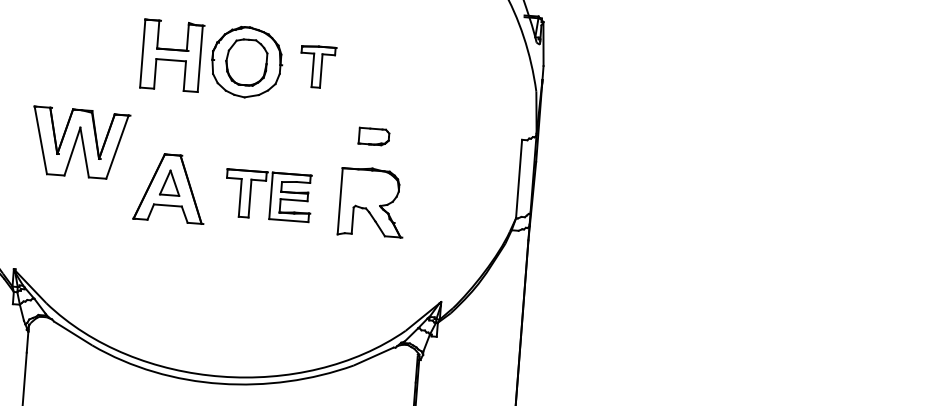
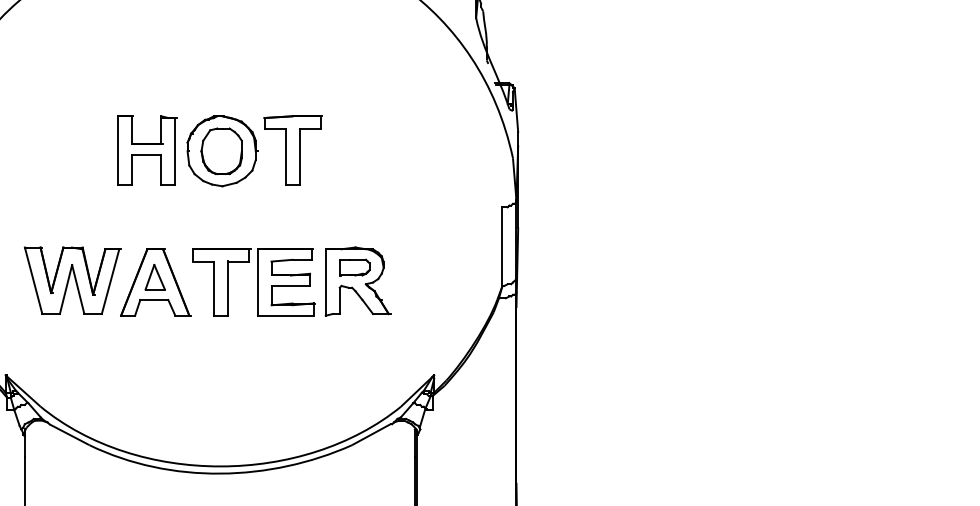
part: (317, 67) -> (292, 150), size x1.67
part: (373, 136) -> (354, 267), moved
part: (79, 143) -> (72, 280), moved
part: (268, 195) -> (253, 282), size x1.43

